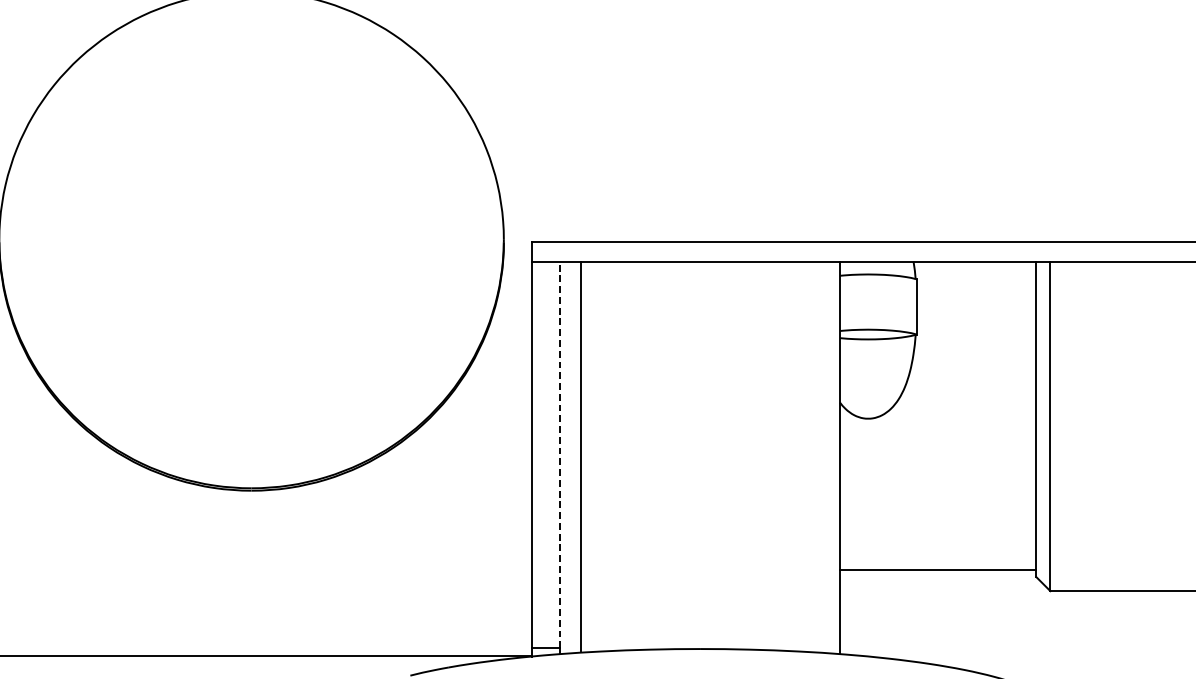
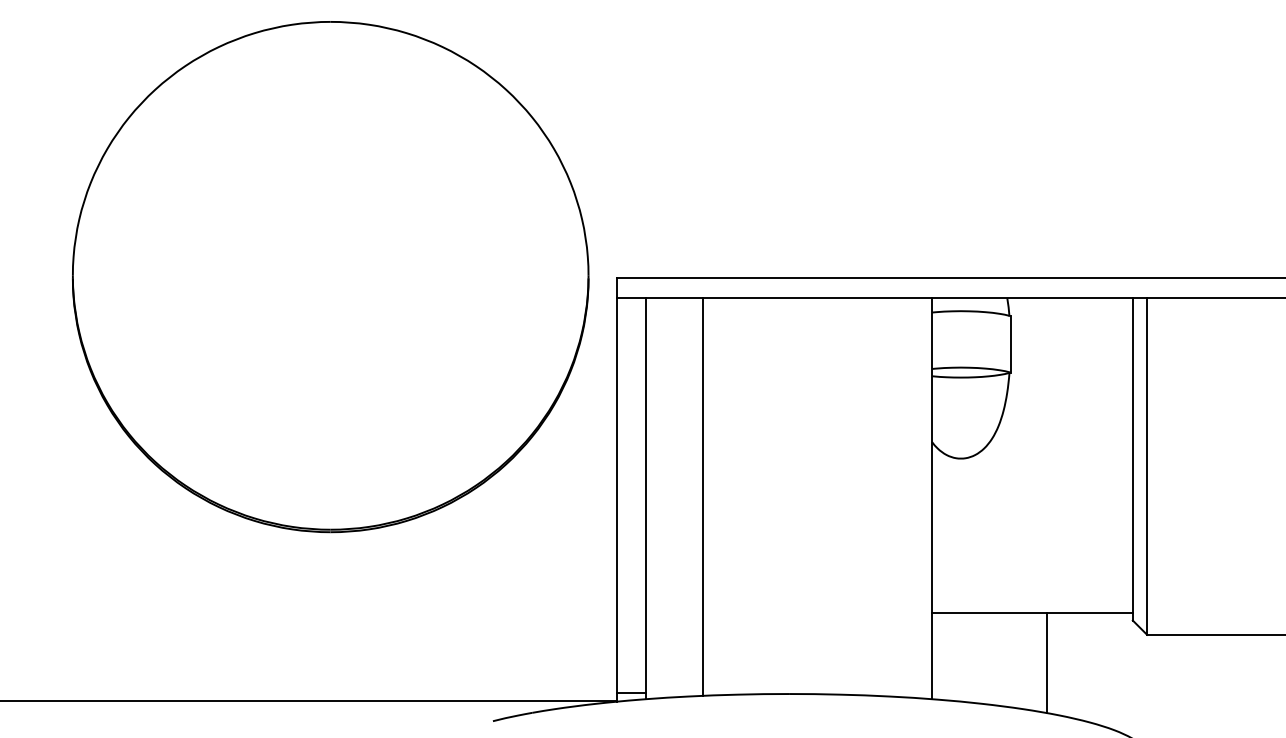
line: (559, 454) -> (645, 495), dashed -> solid
line: (581, 455) -> (703, 496), moved
line: (951, 619) -> (1046, 663), added

